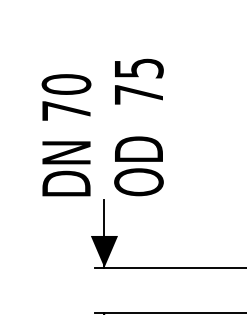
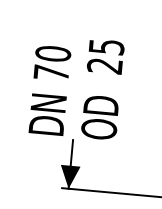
text: (138, 94) -> (104, 65), 75 -> 25

